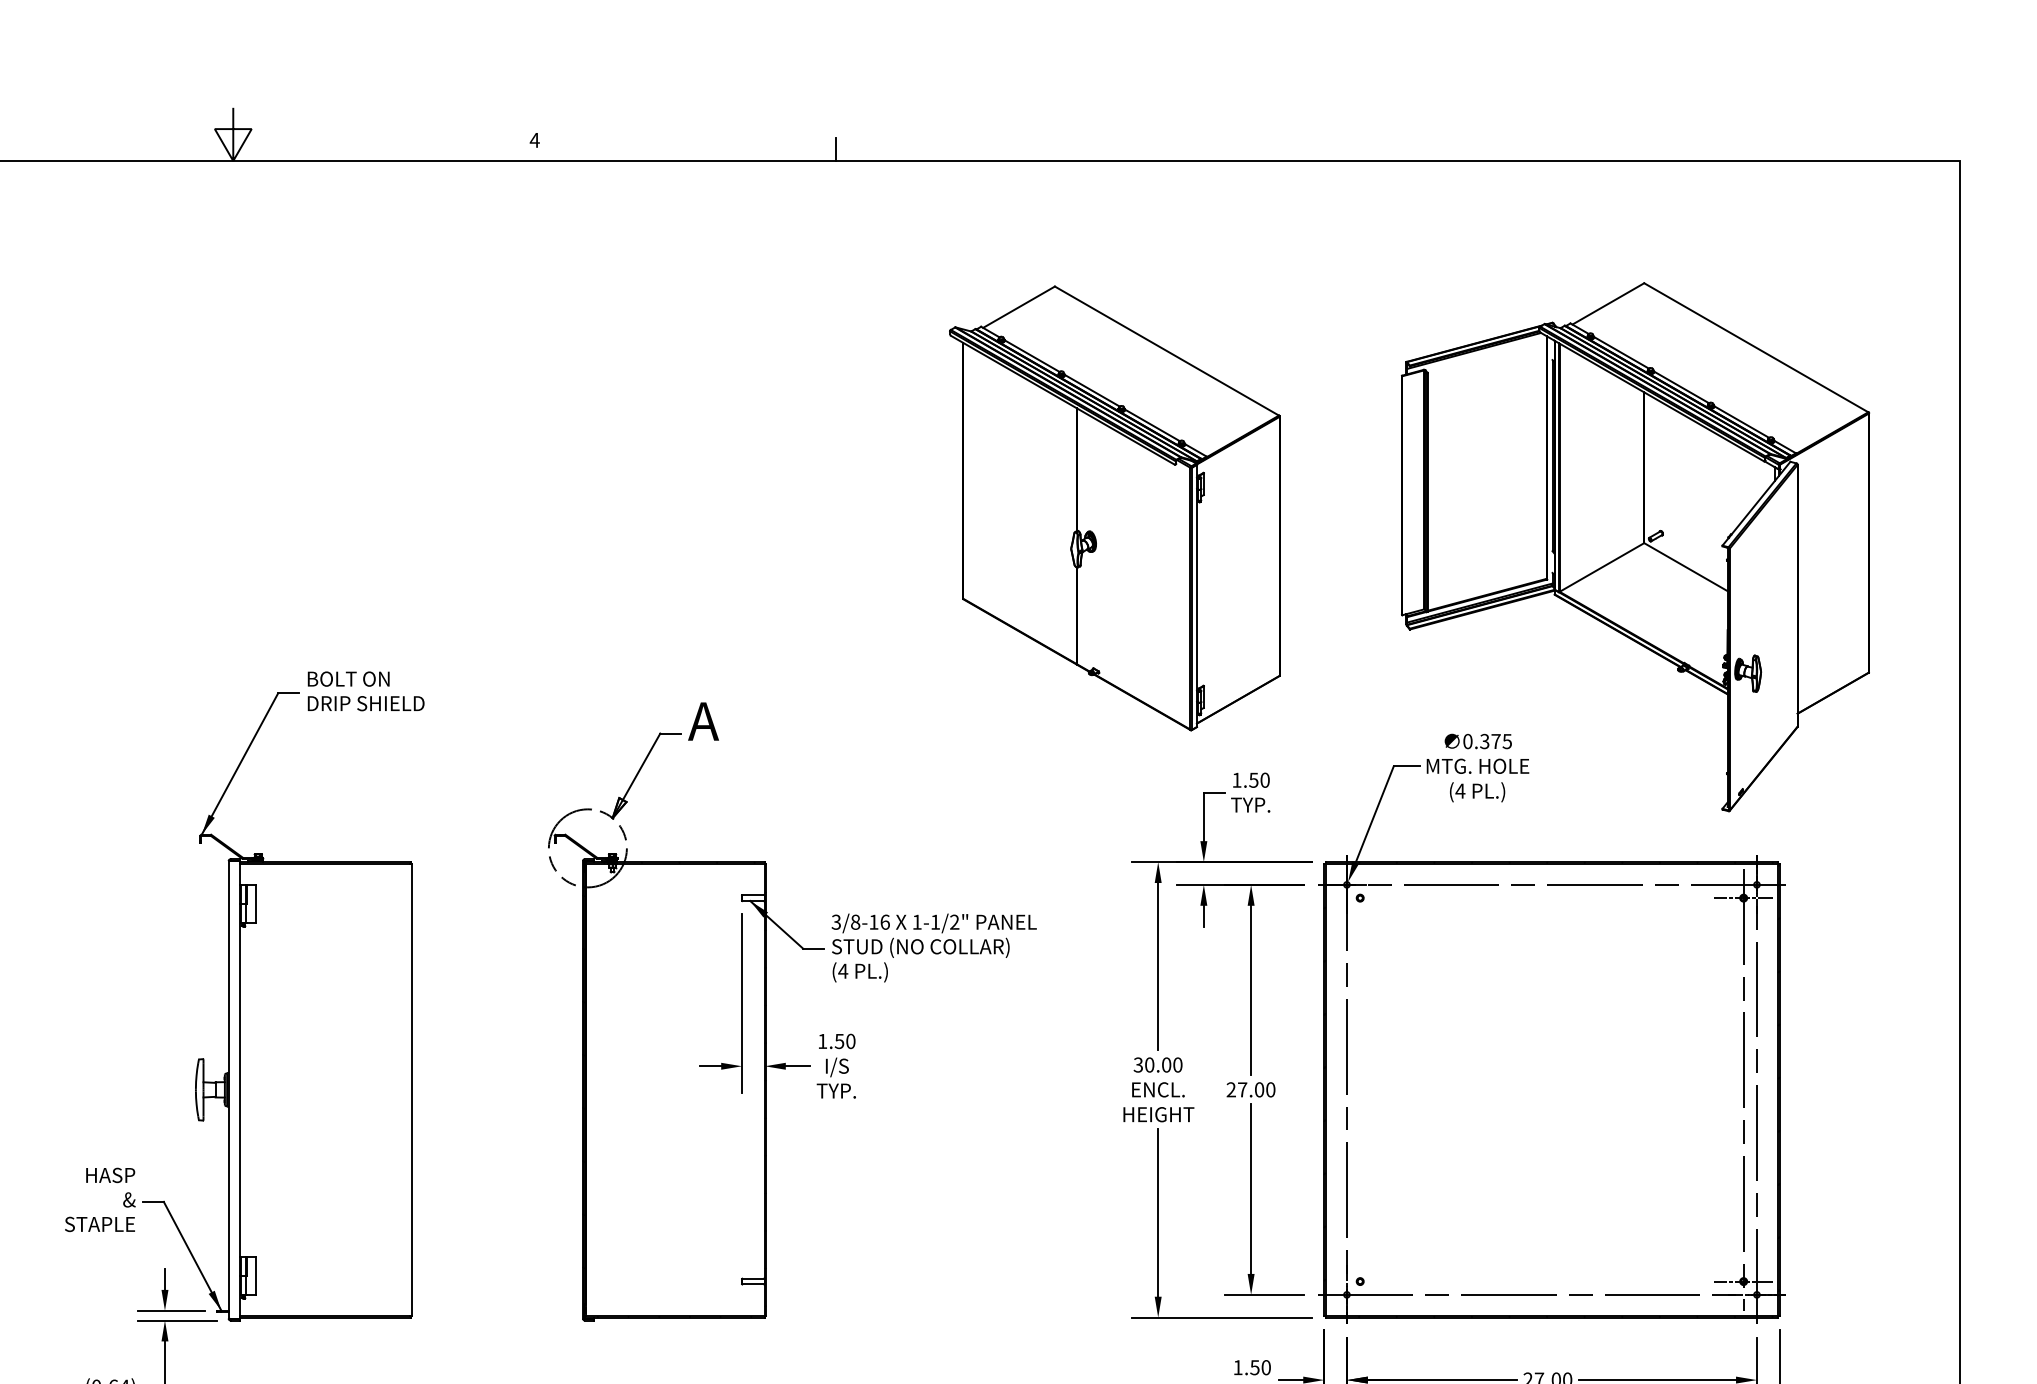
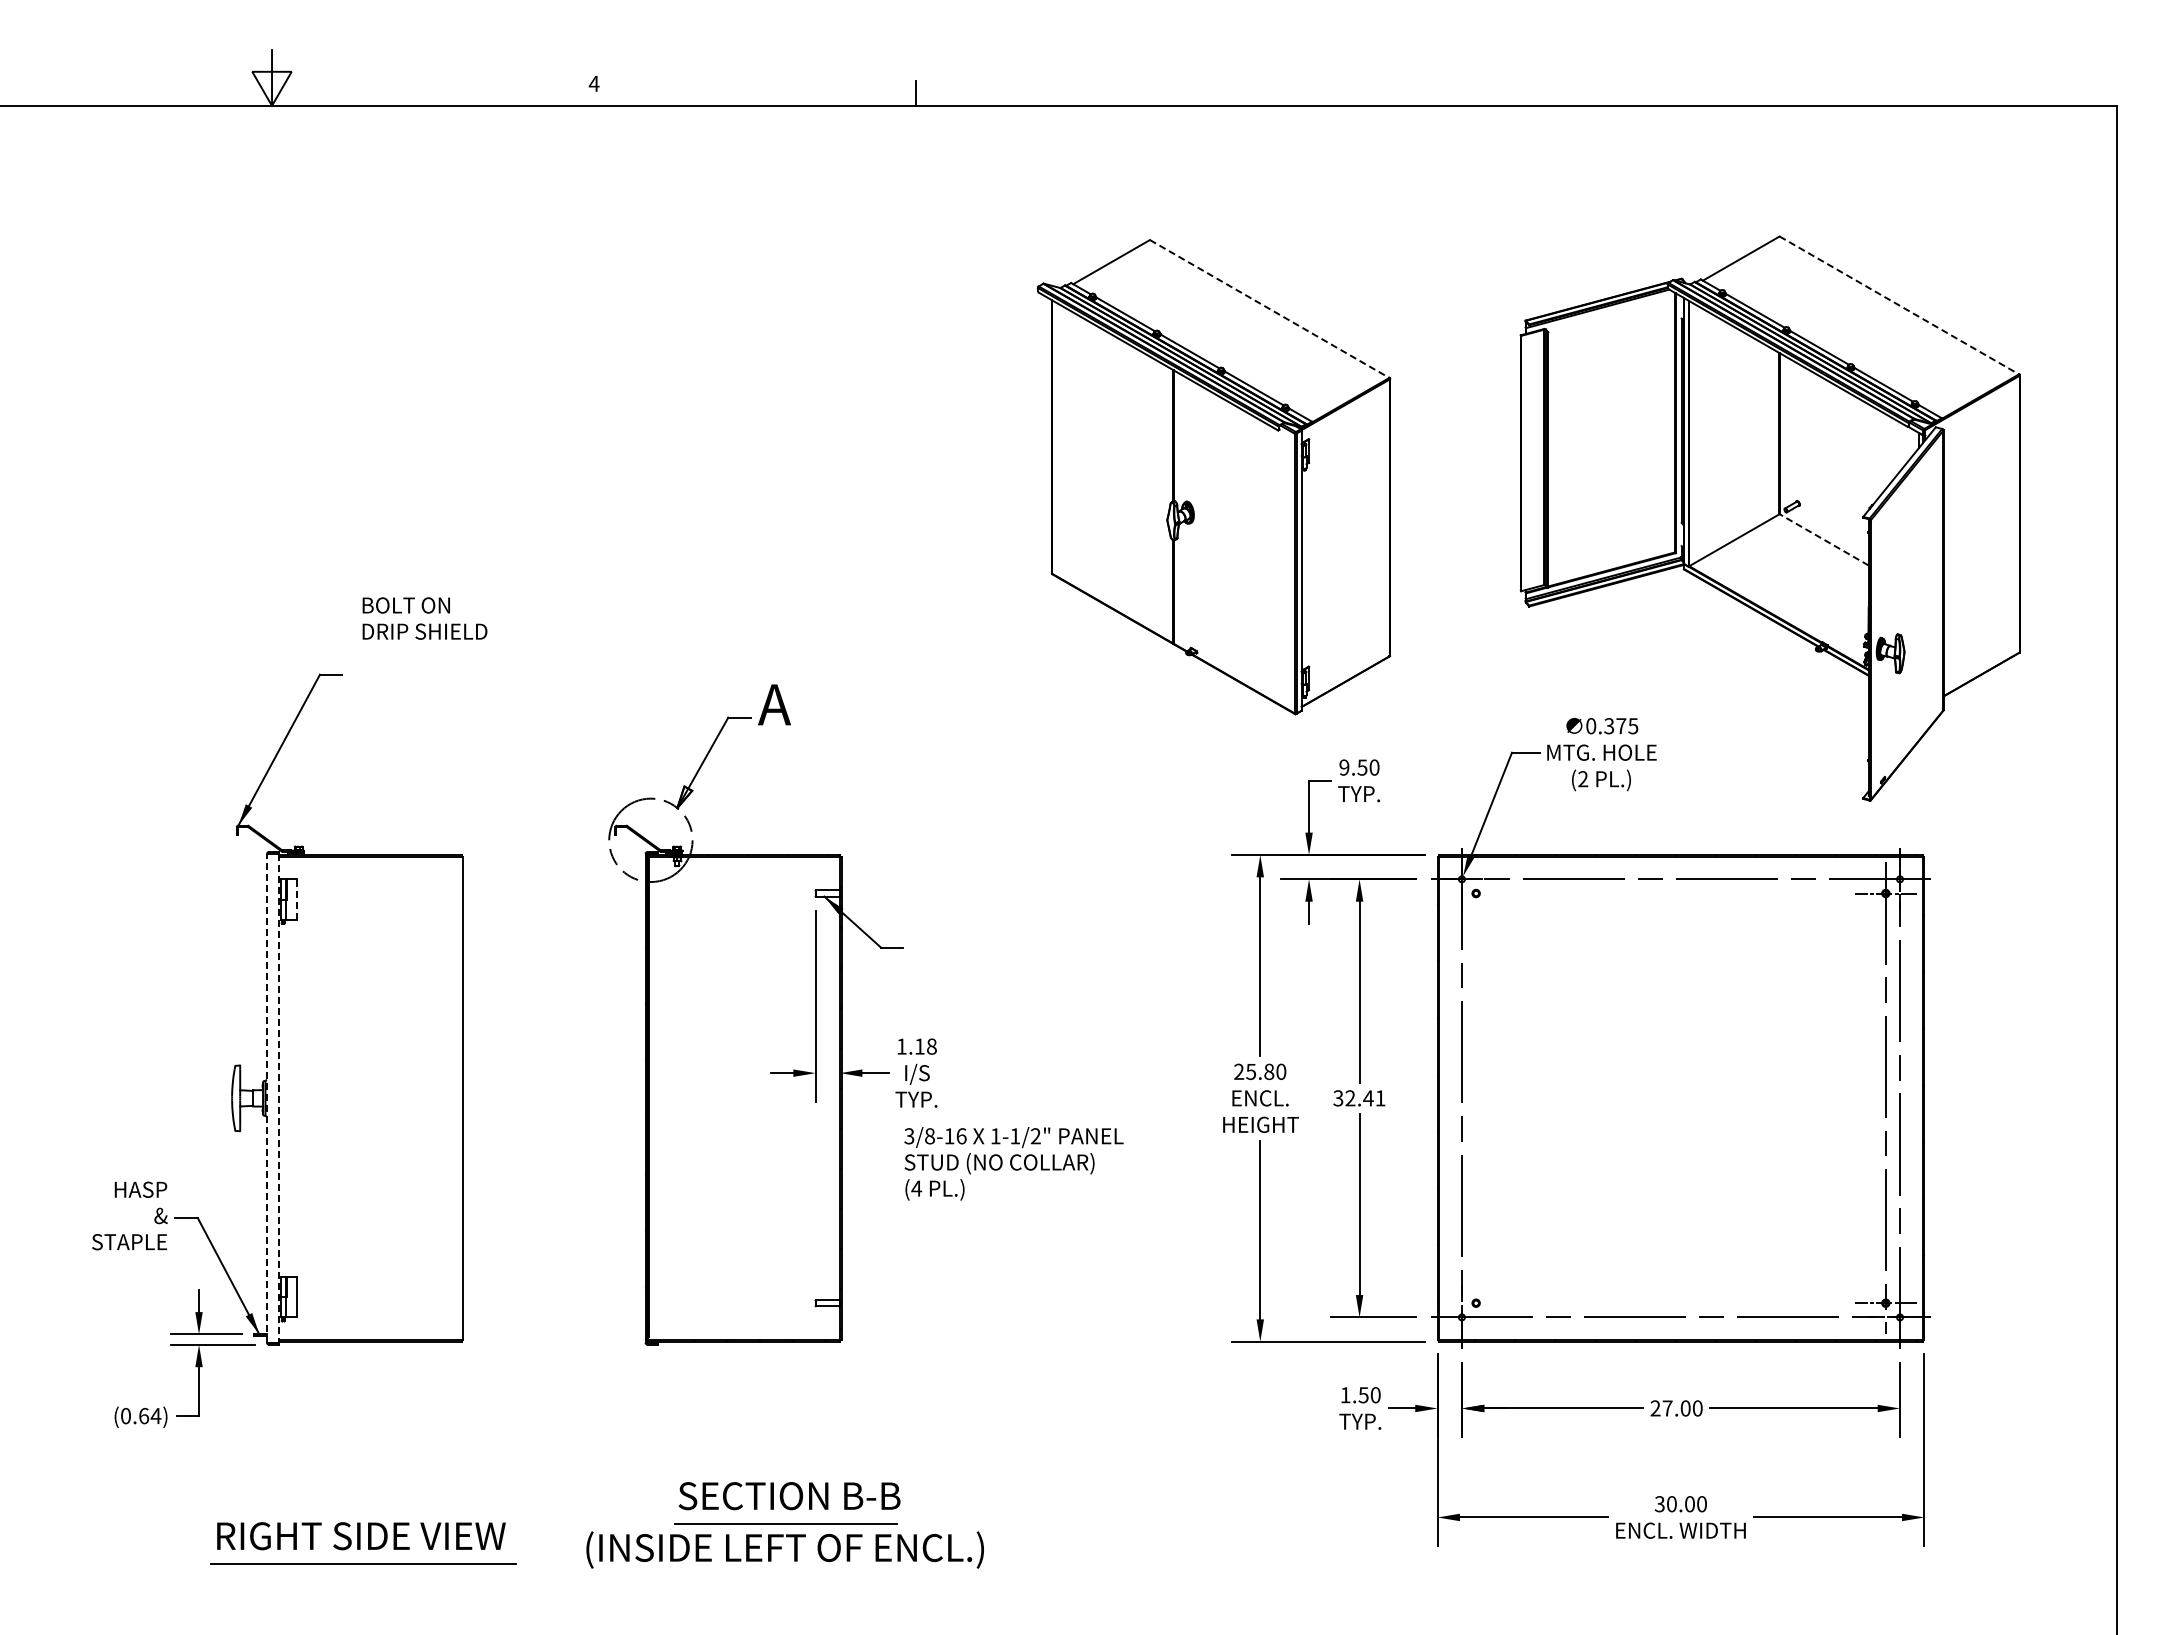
line: (1756, 347) -> (1899, 305), solid -> dashed
line: (1167, 351) -> (1270, 309), solid -> dashed
line: (1685, 566) -> (1823, 539), solid -> dashed
text: (365, 691) -> (424, 618), moved
text: (1237, 780) -> (1344, 767), 1.50 -> 9.50
text: (1459, 791) -> (1582, 779), (4 -> (2
line: (256, 903) -> (296, 899), solid -> dashed
text: (933, 947) -> (1013, 1163), moved
text: (844, 1041) -> (925, 1046), 1.50 -> 1.18
text: (1152, 1064) -> (1254, 1071), 30.00 -> 25.80
line: (229, 1089) -> (267, 1097), solid -> dashed
line: (240, 1089) -> (279, 1098), solid -> dashed
text: (1251, 1089) -> (1359, 1098), 27.00 -> 32.41

